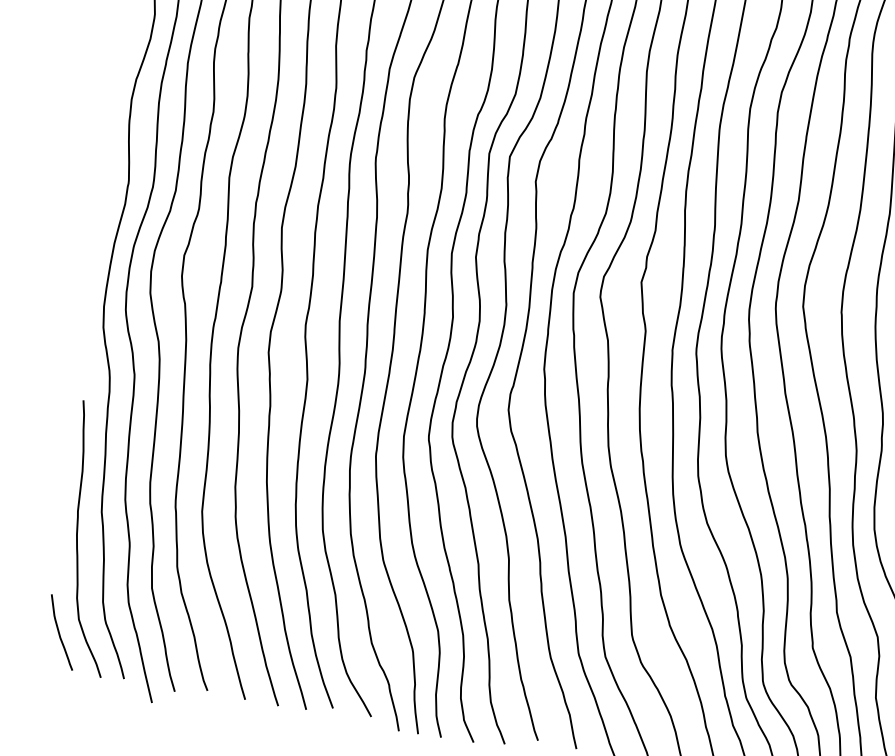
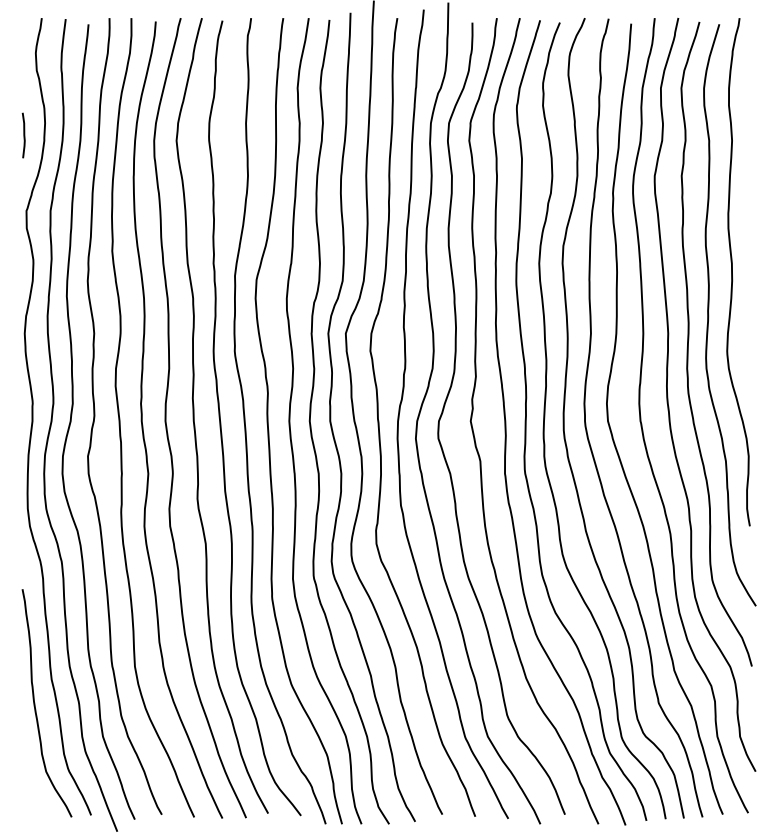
curve: (60, 633) -> (32, 785), removed

